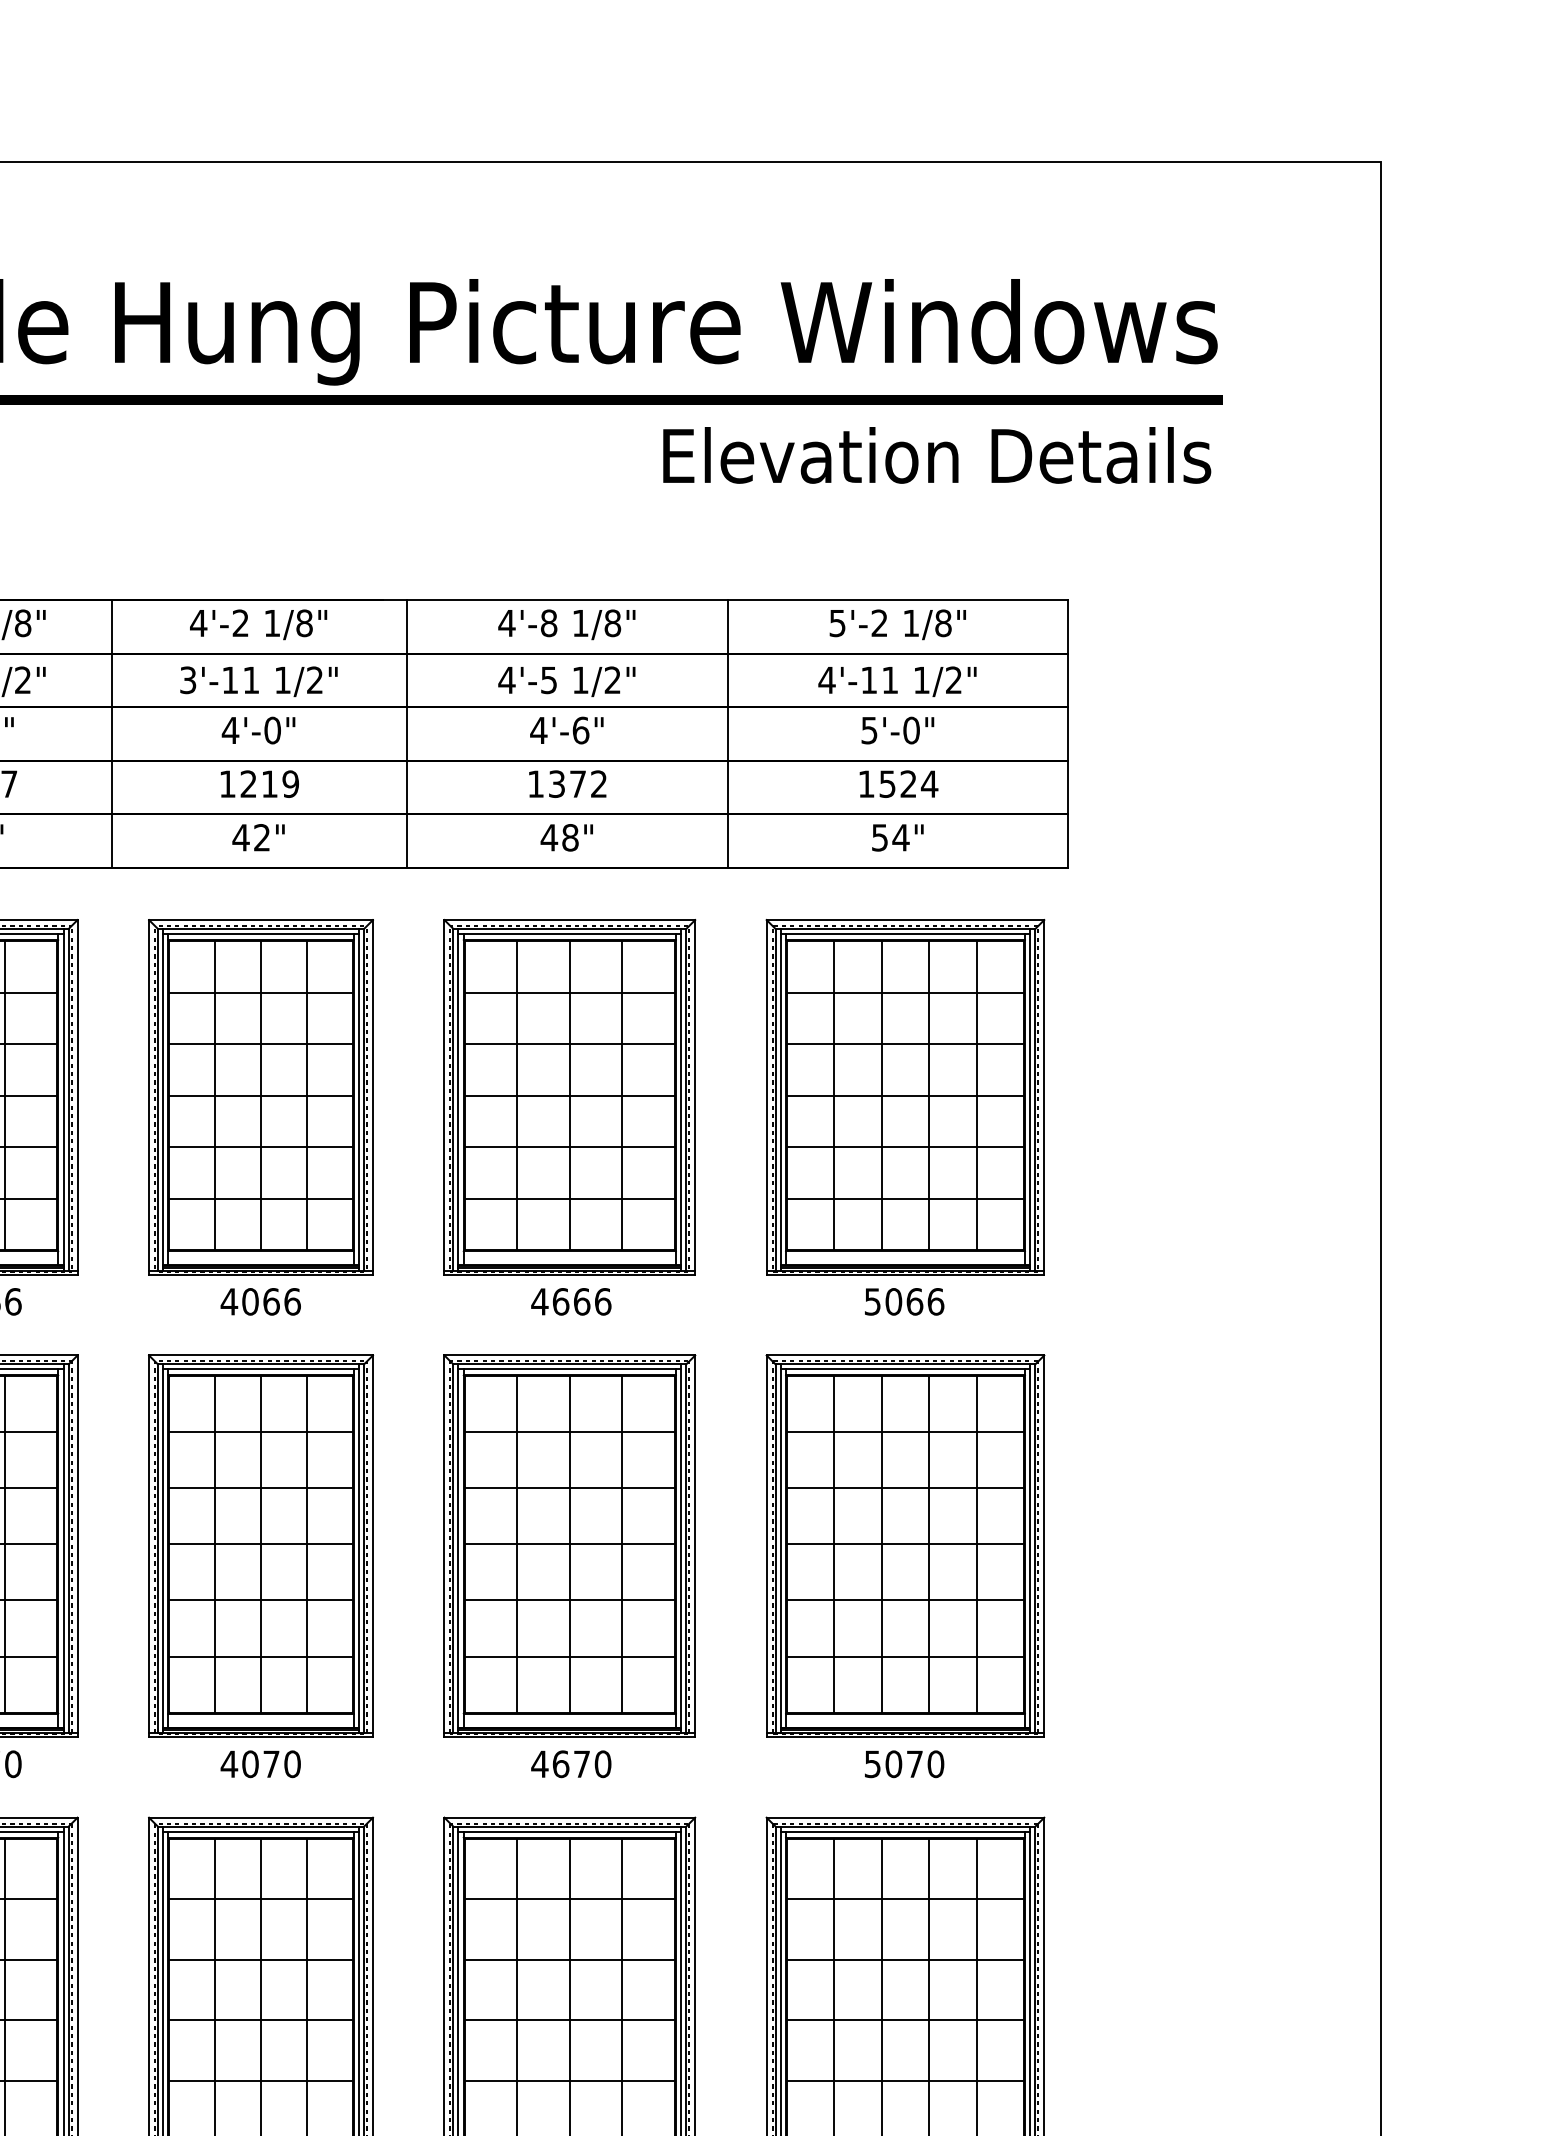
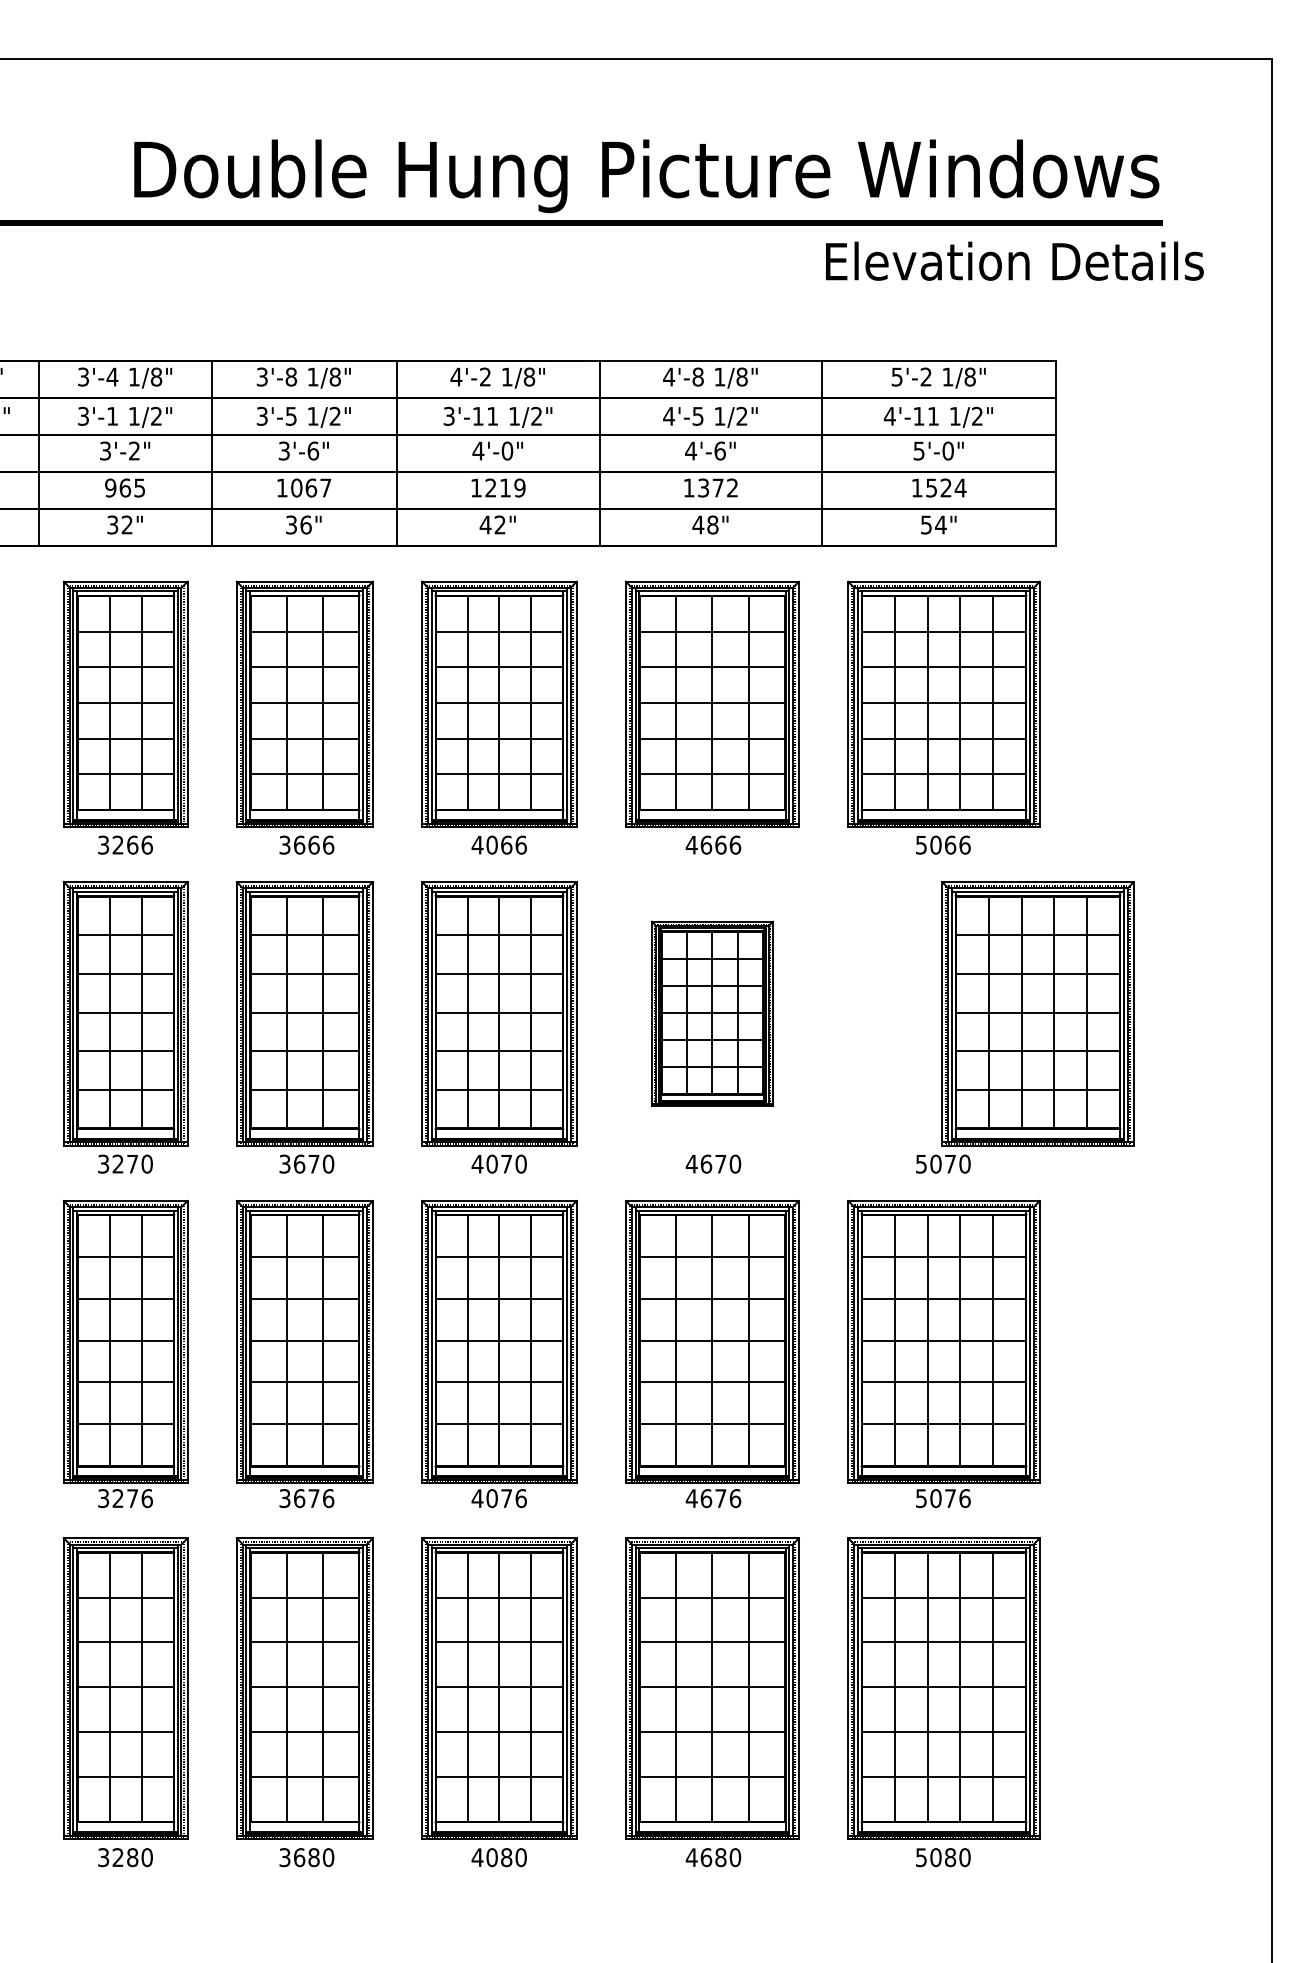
text: (936, 454) -> (1014, 260), moved
part: (569, 1545) -> (712, 1013), size x0.7
part: (904, 1545) -> (1037, 1013), moved

